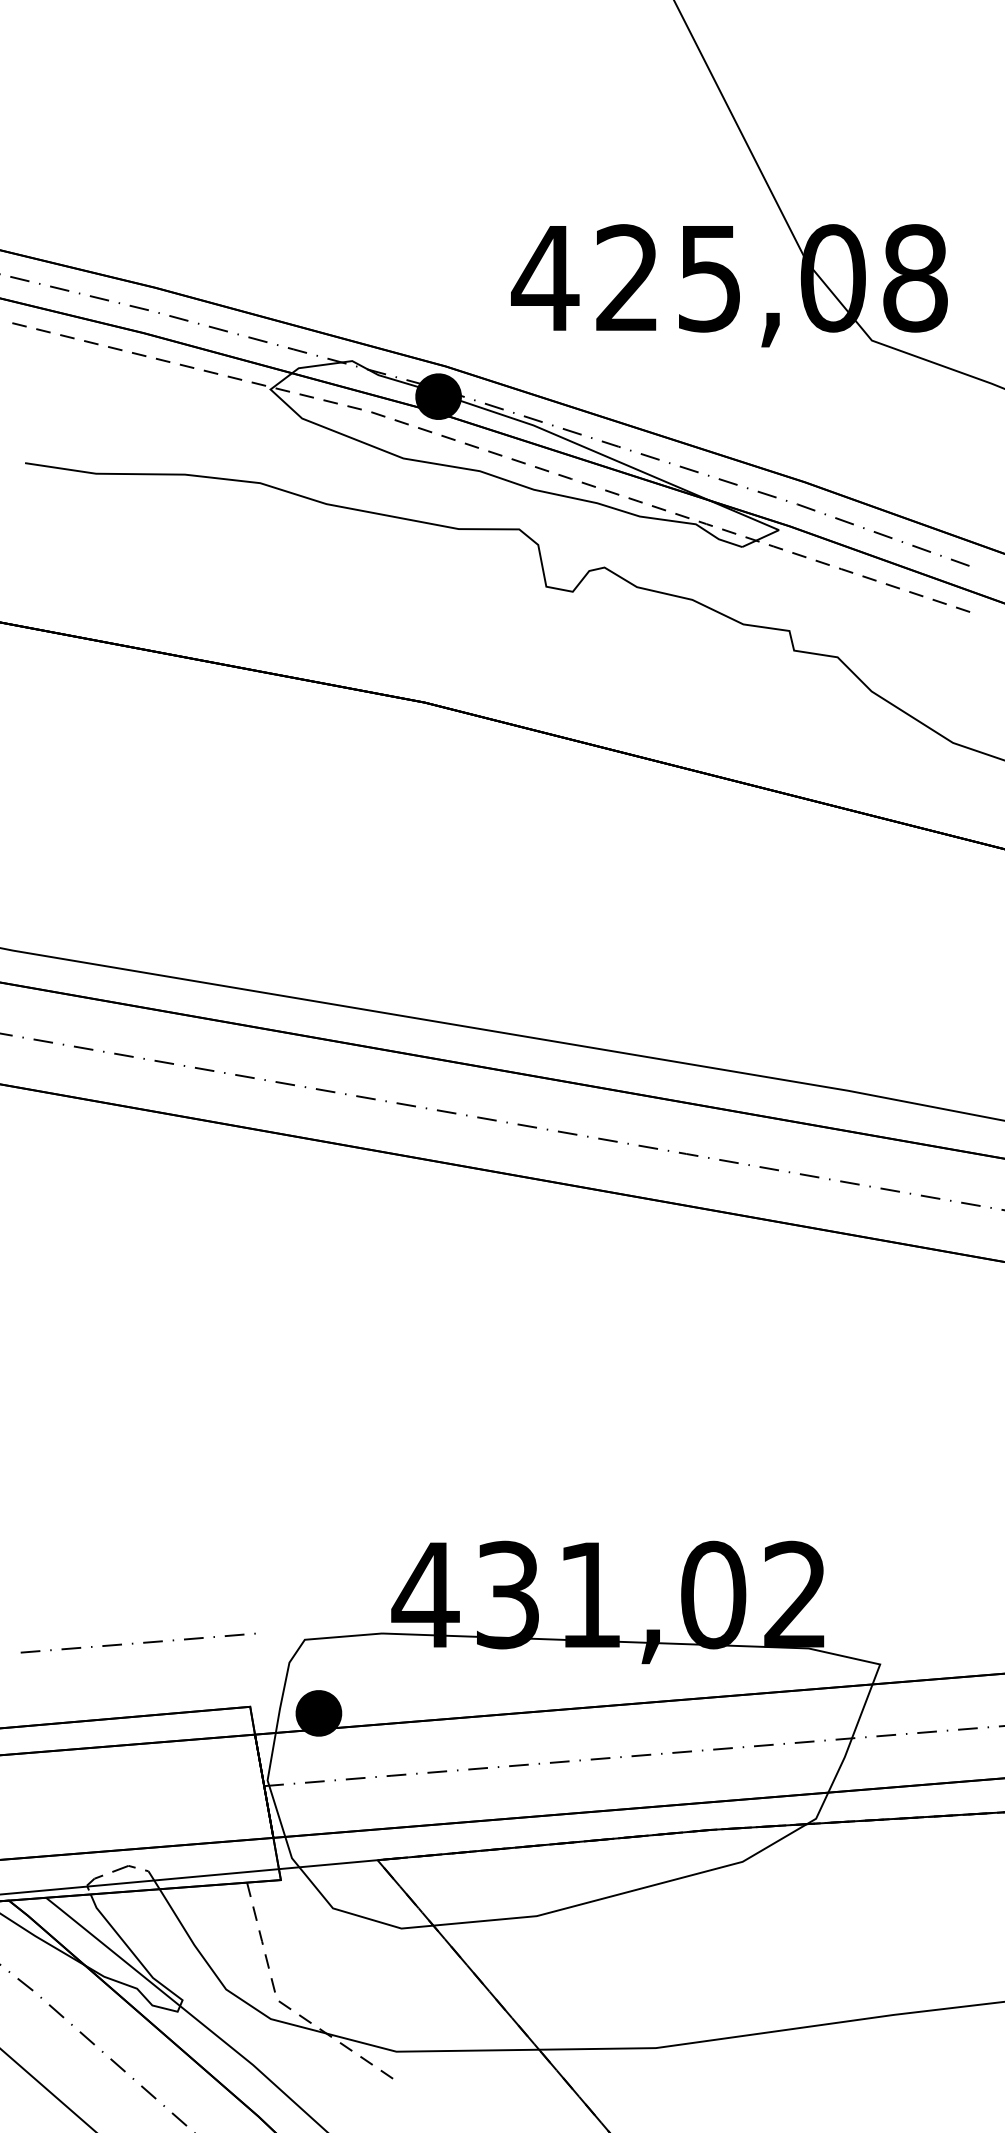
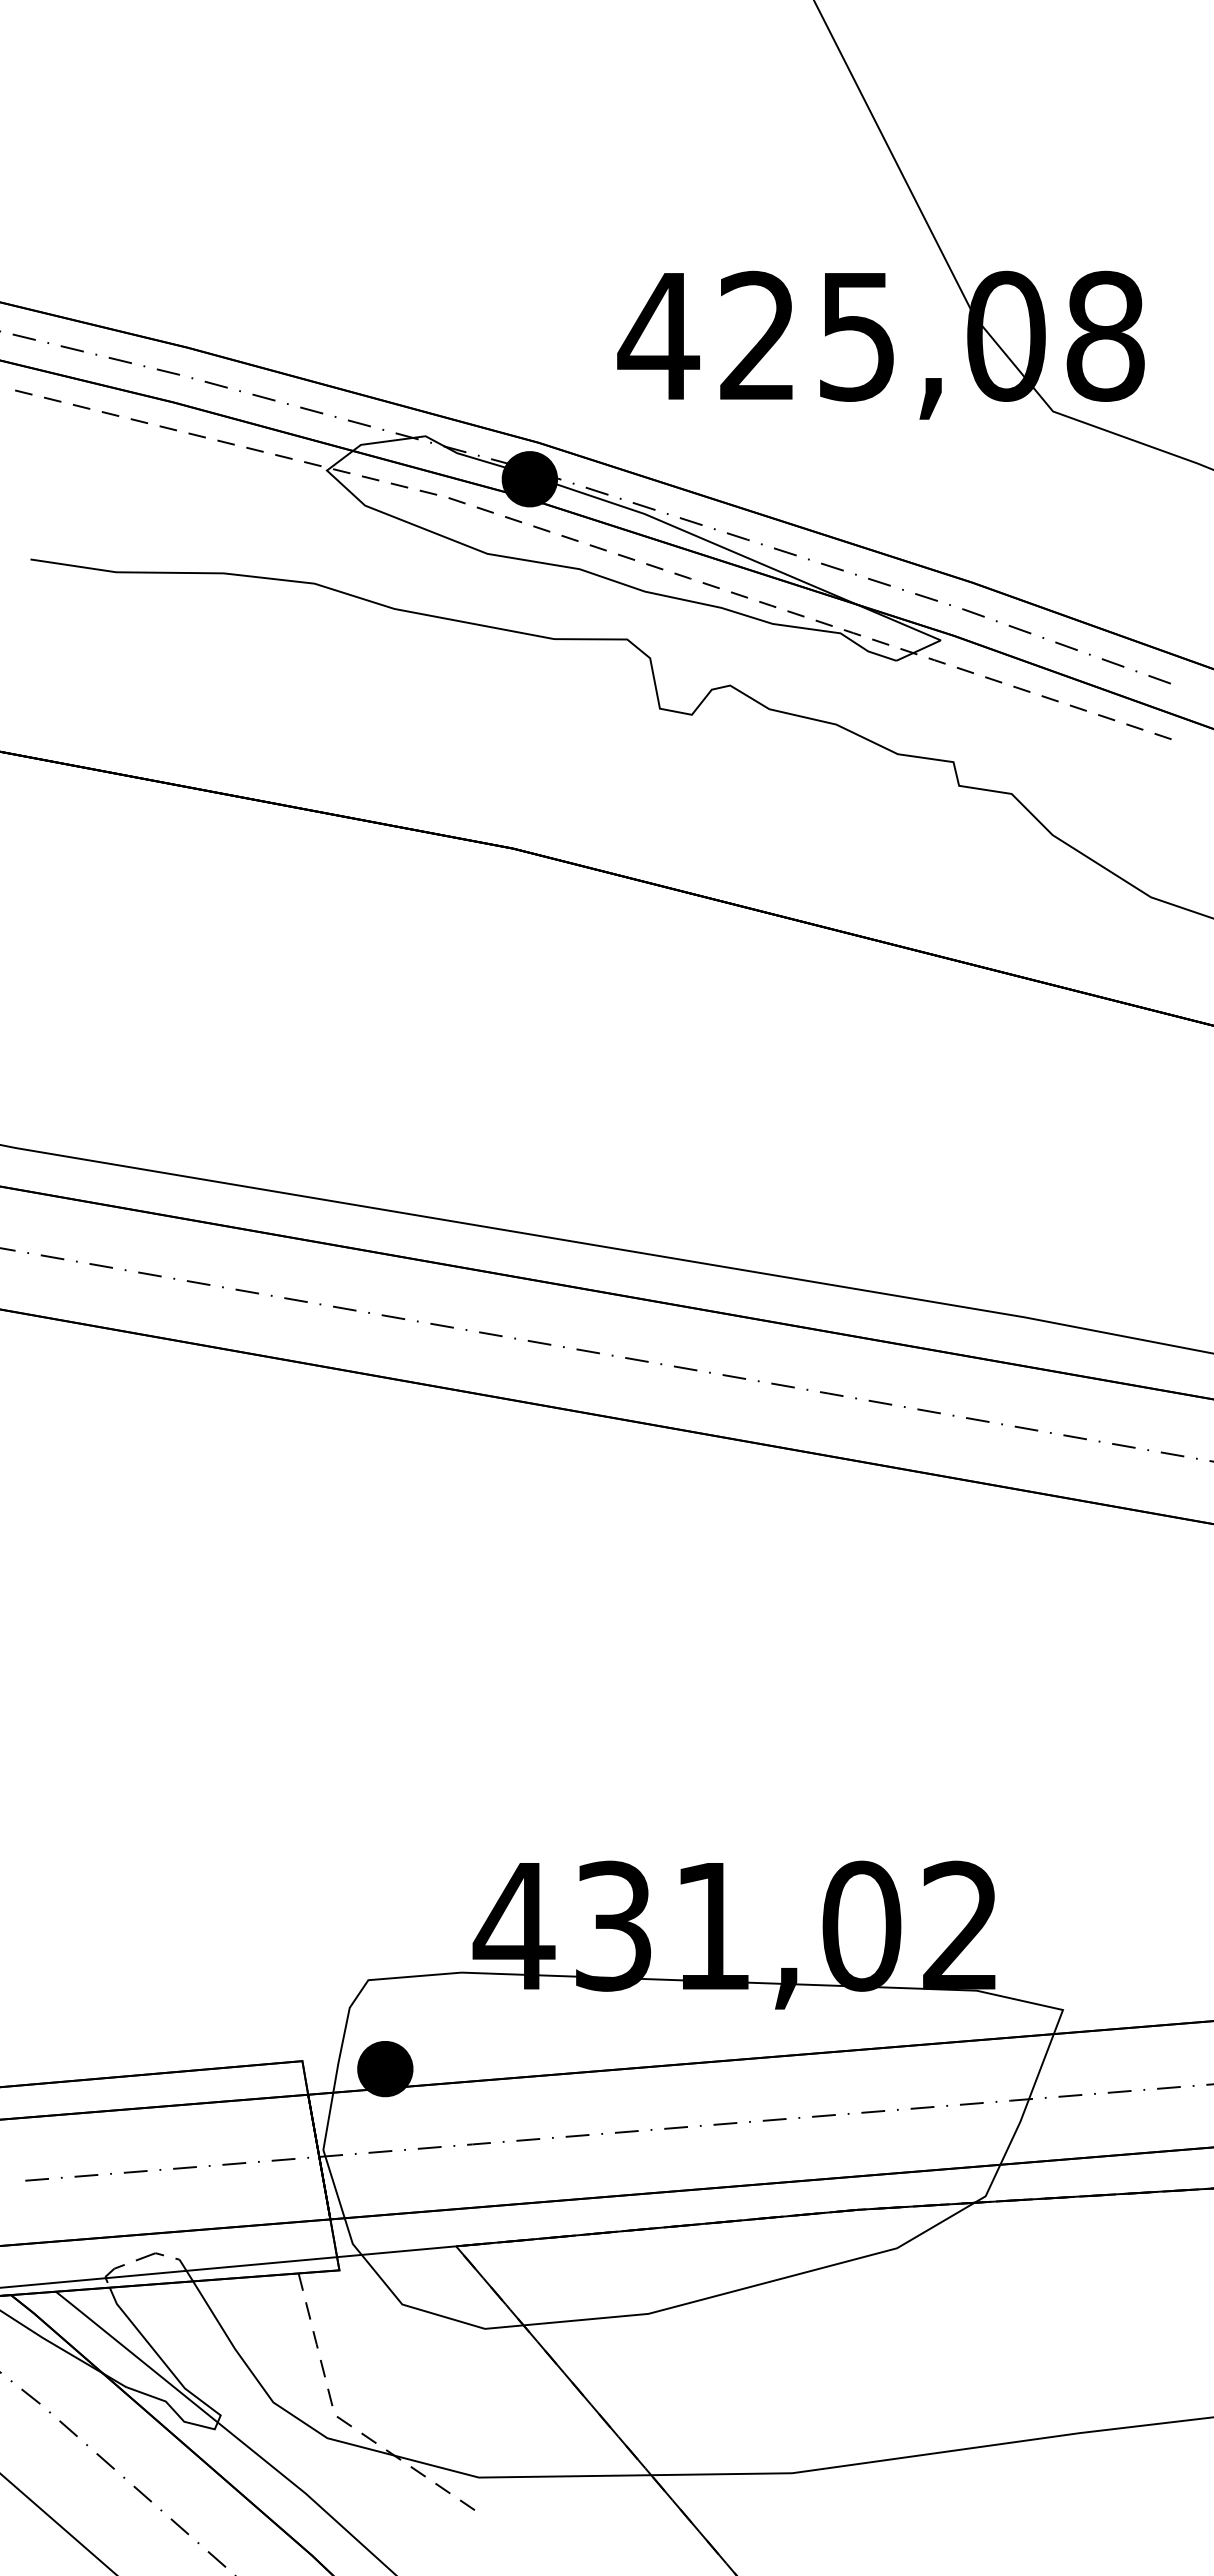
line: (133, 1643) -> (161, 2169), moved

